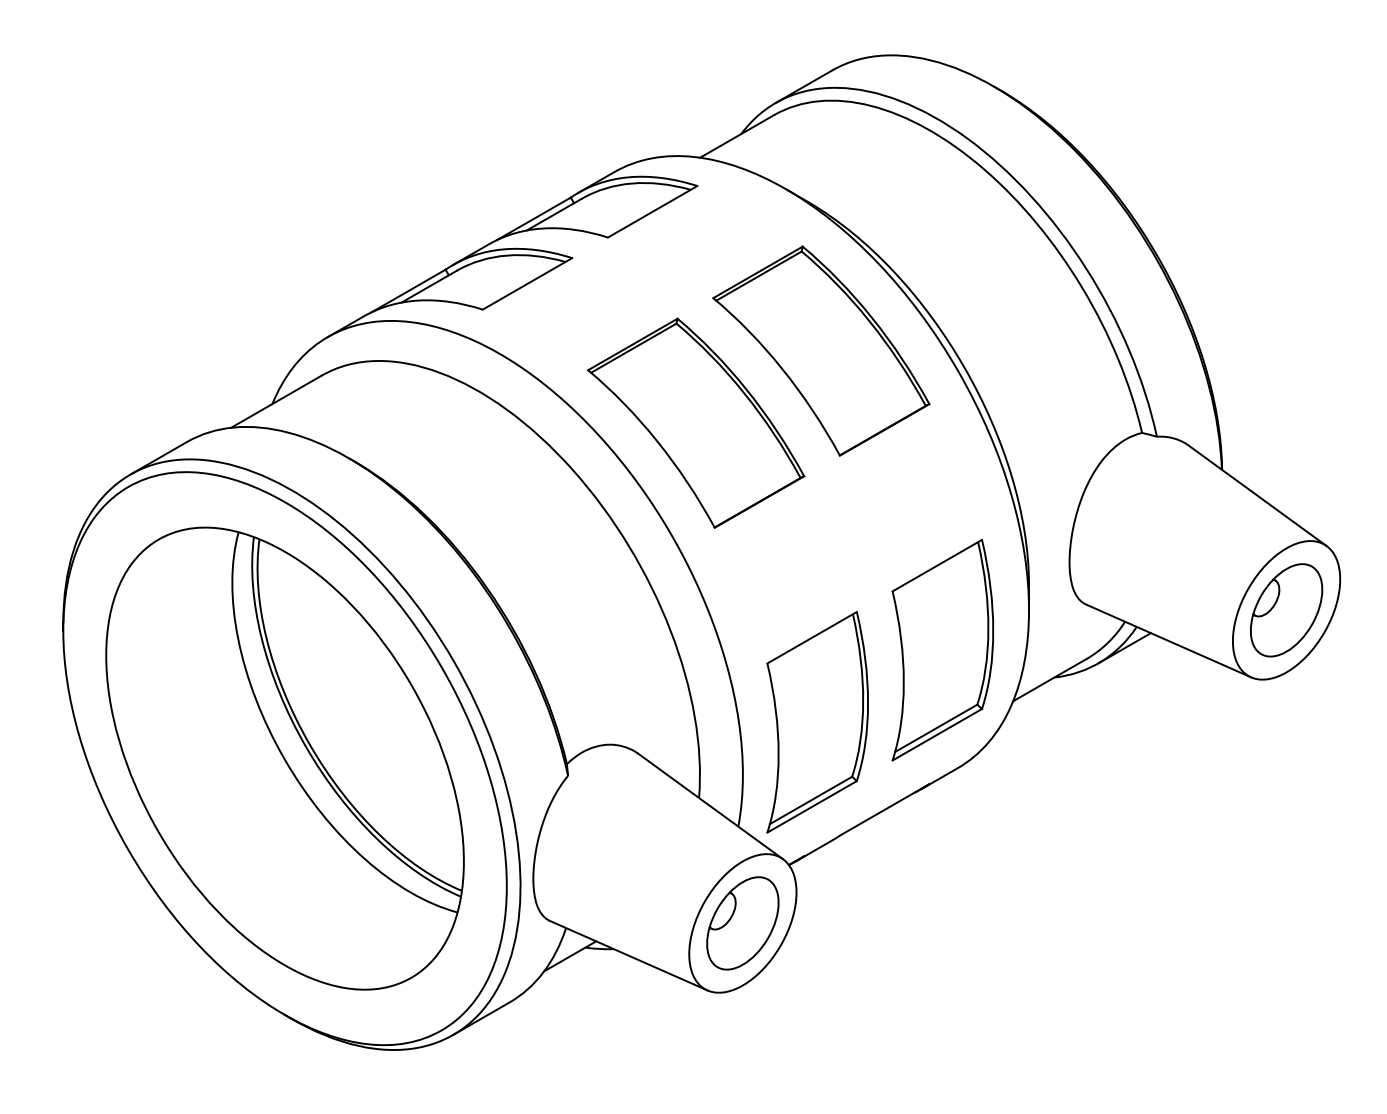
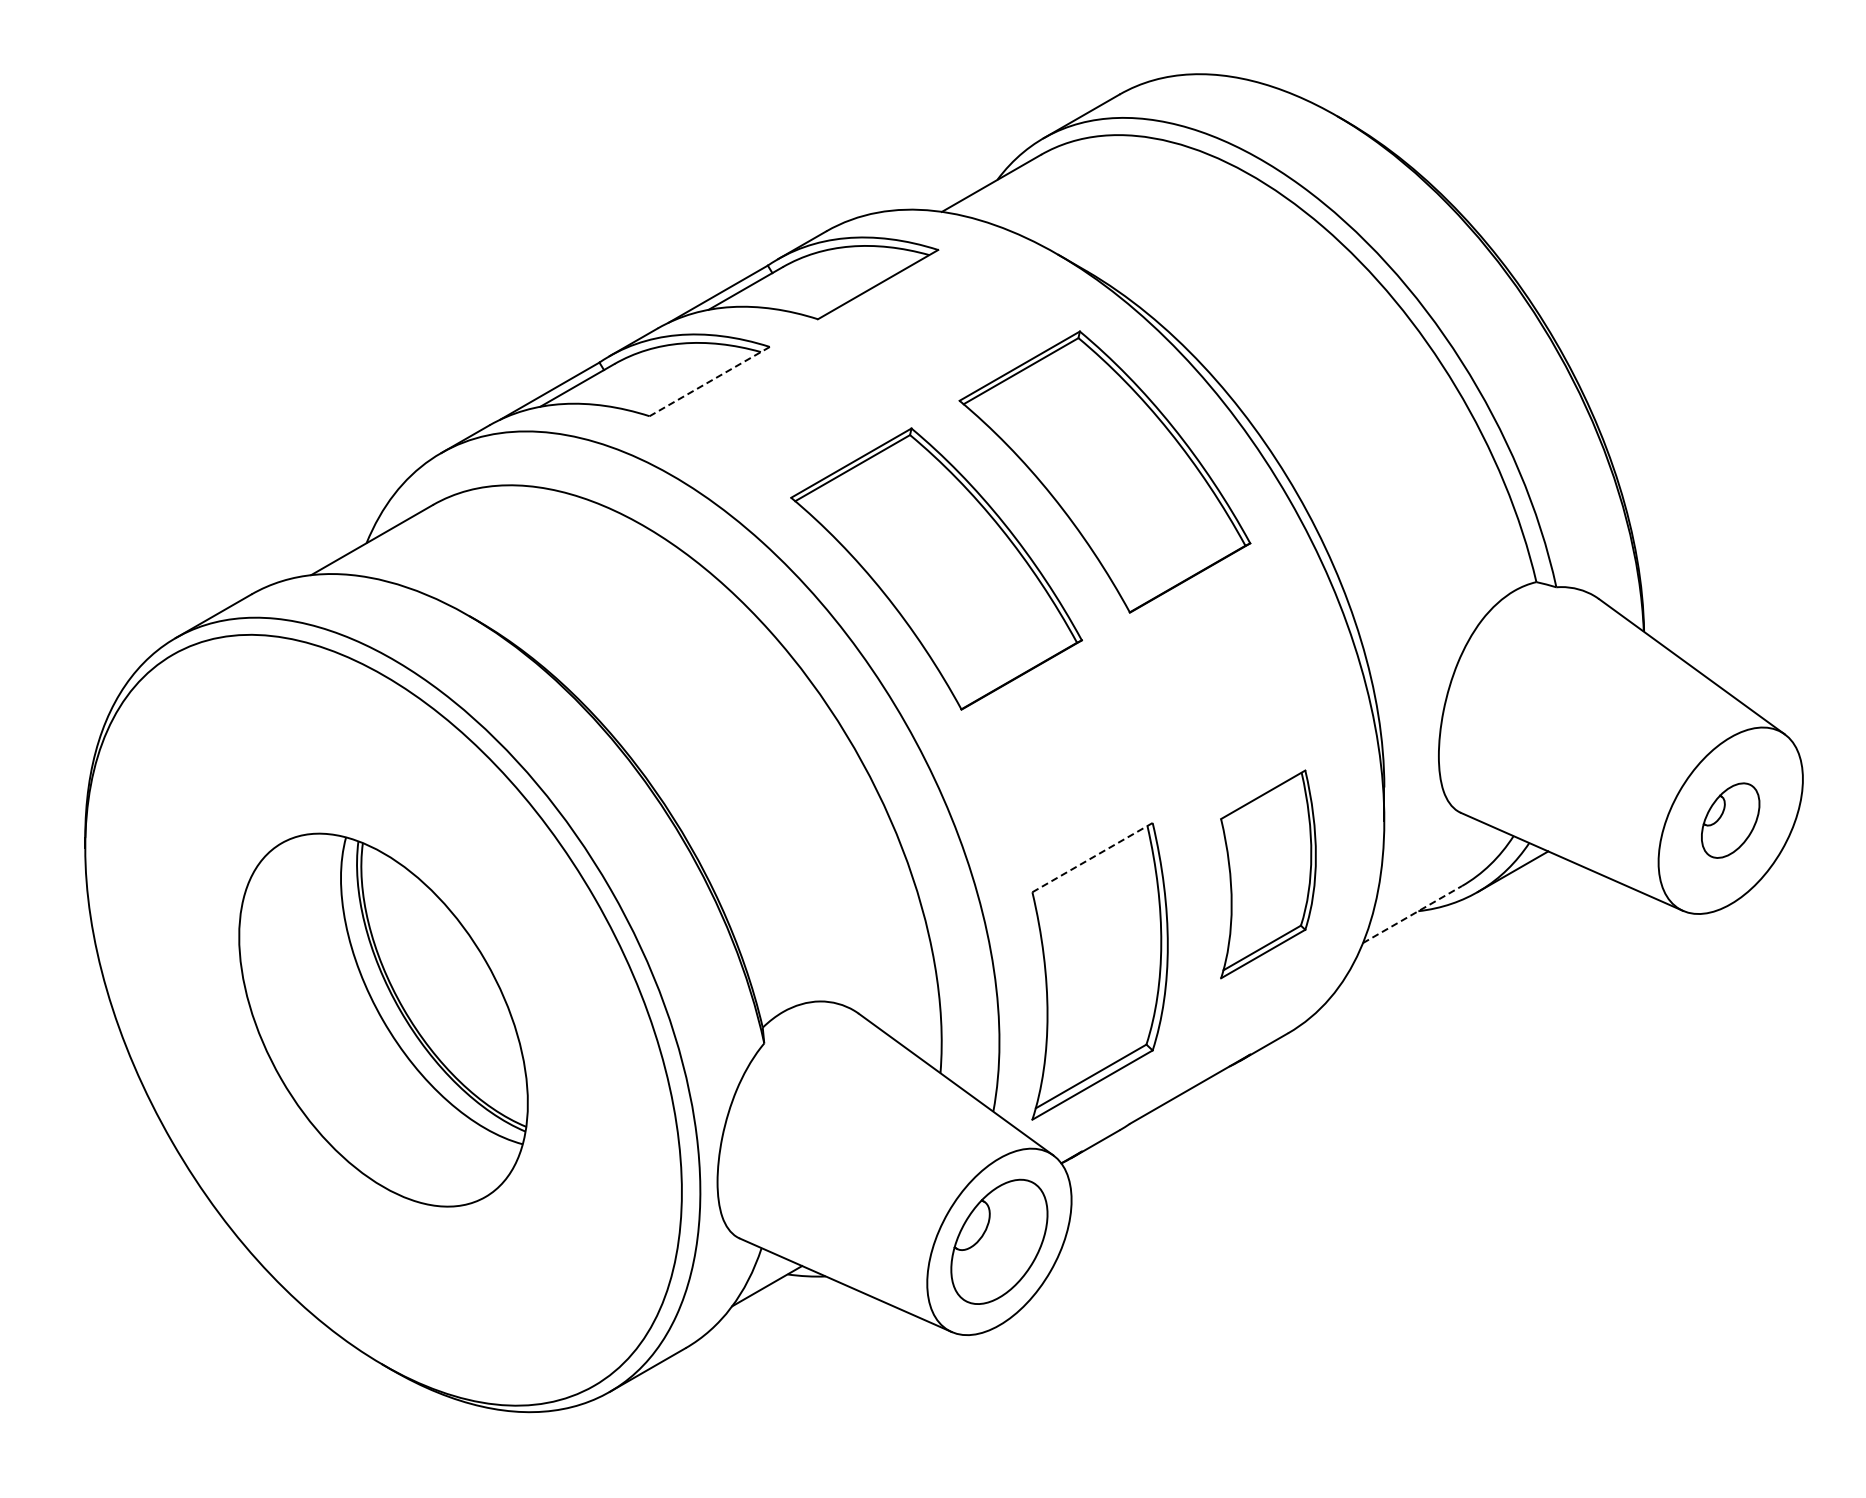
line: (527, 283) -> (709, 381), solid -> dashed
part: (1286, 610) -> (1730, 820), size x0.6
line: (812, 637) -> (1092, 857), solid -> dashed
part: (942, 650) -> (1268, 874), size x0.7
line: (1049, 680) -> (1412, 914), solid -> dashed
part: (285, 758) -> (383, 1019), size x0.6

